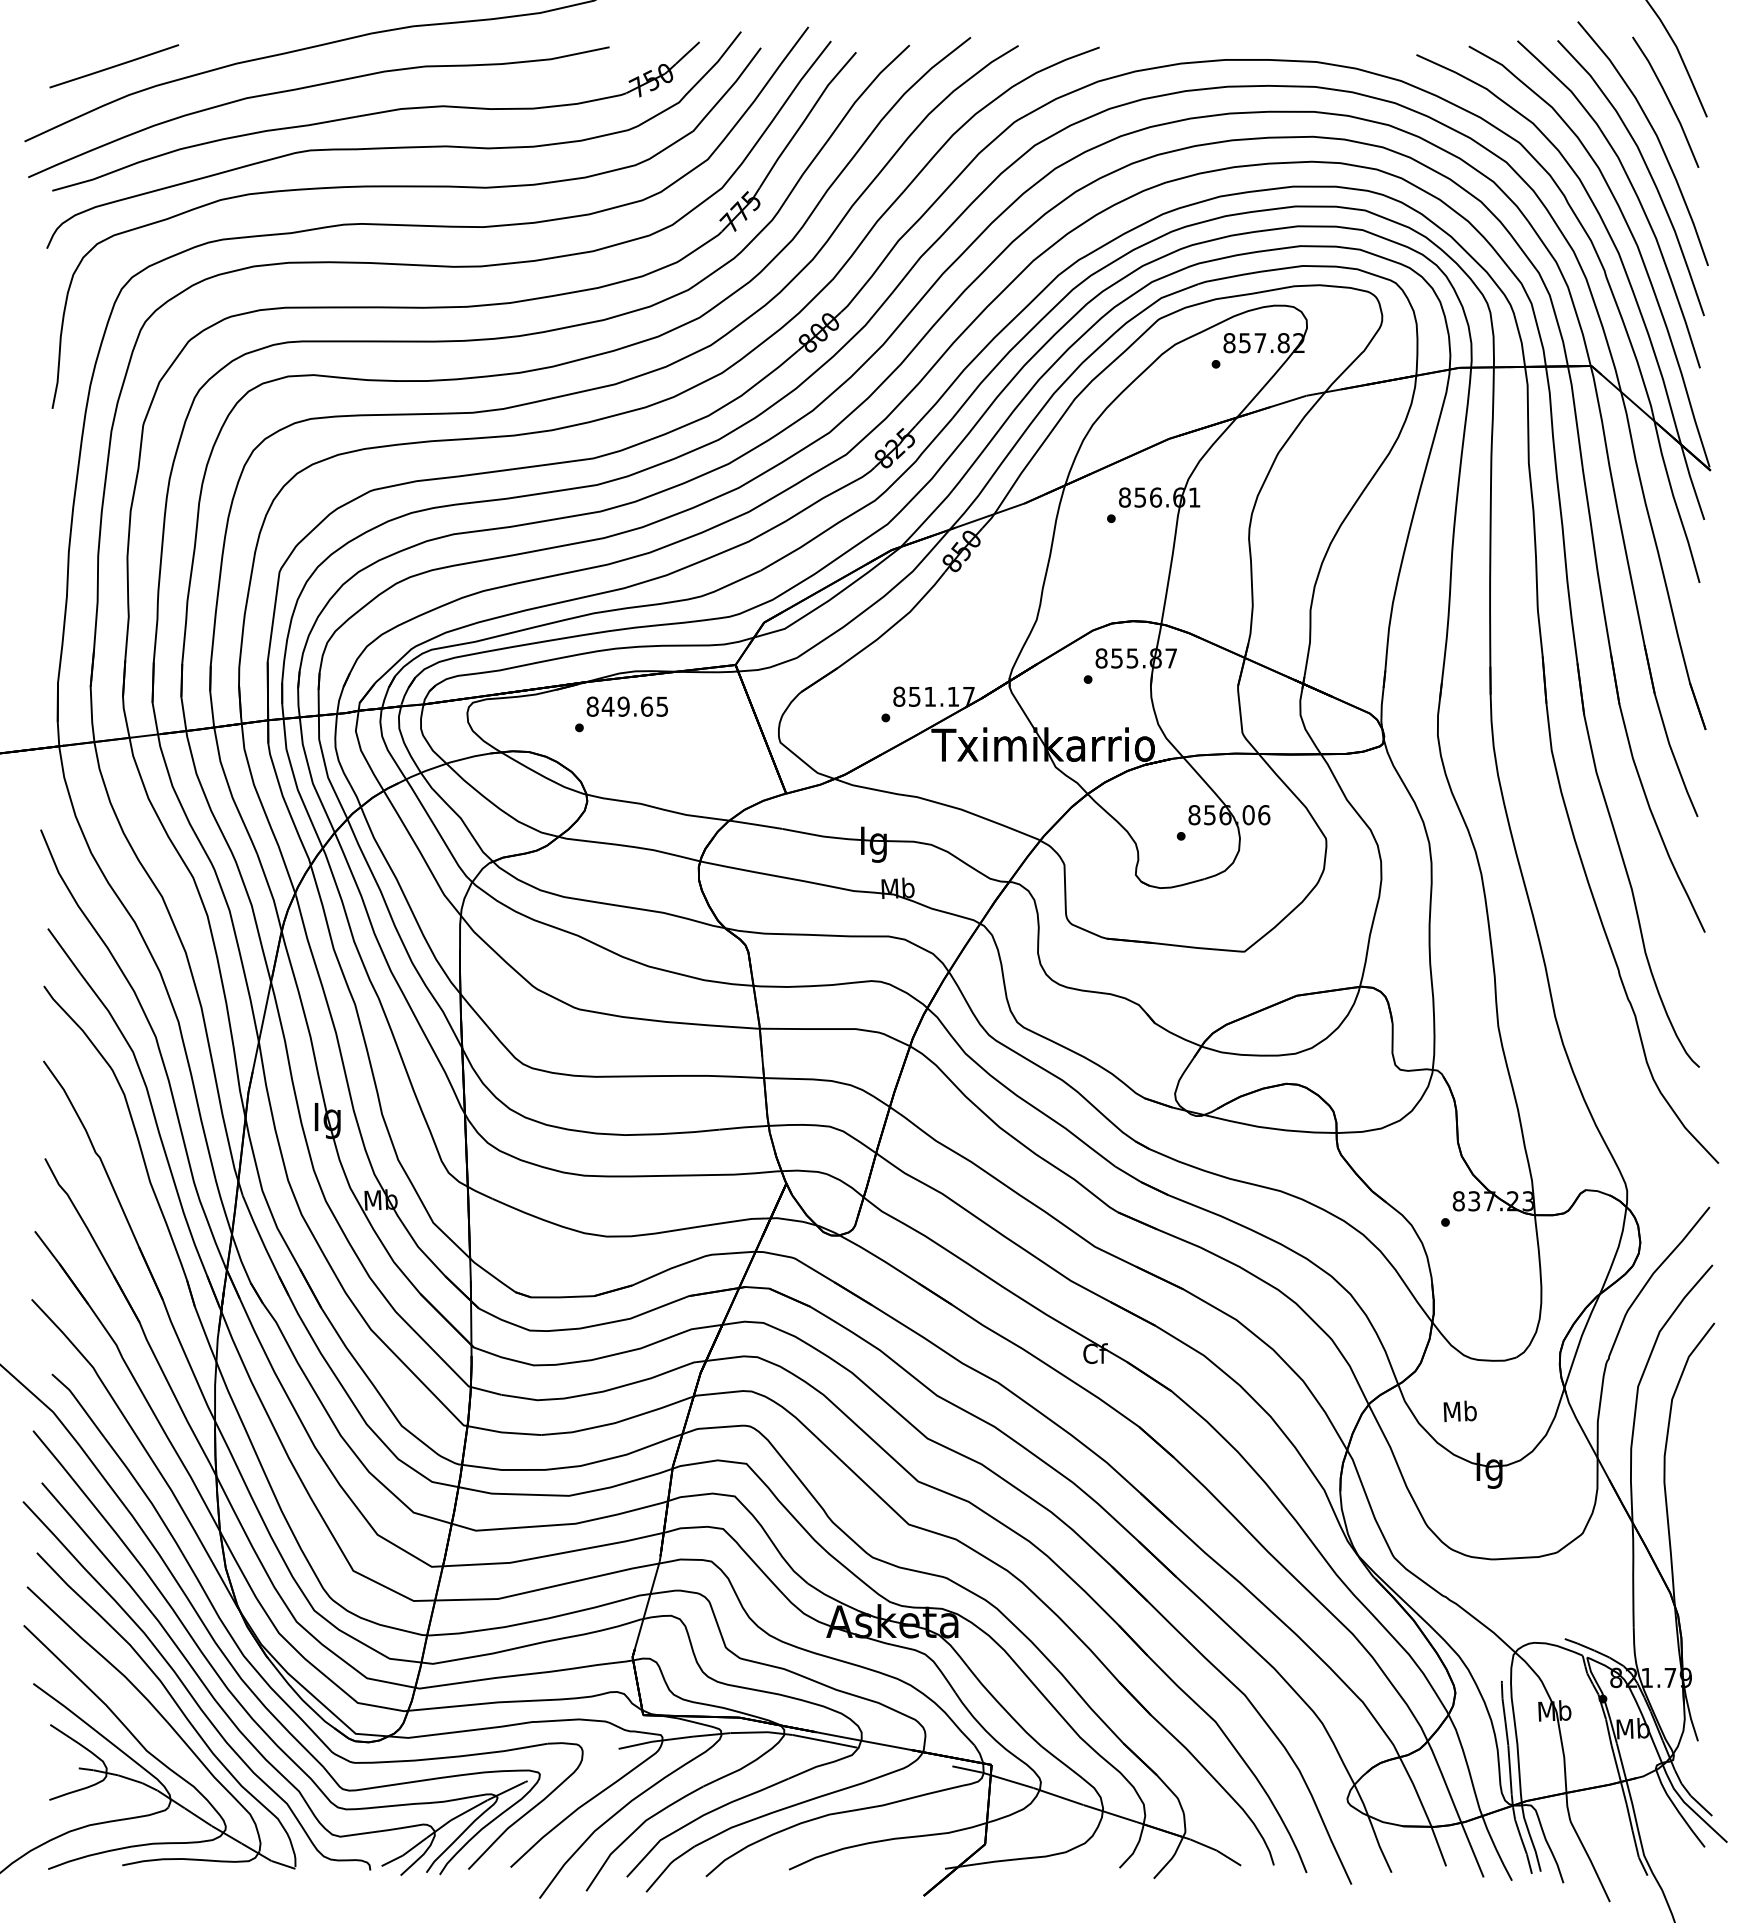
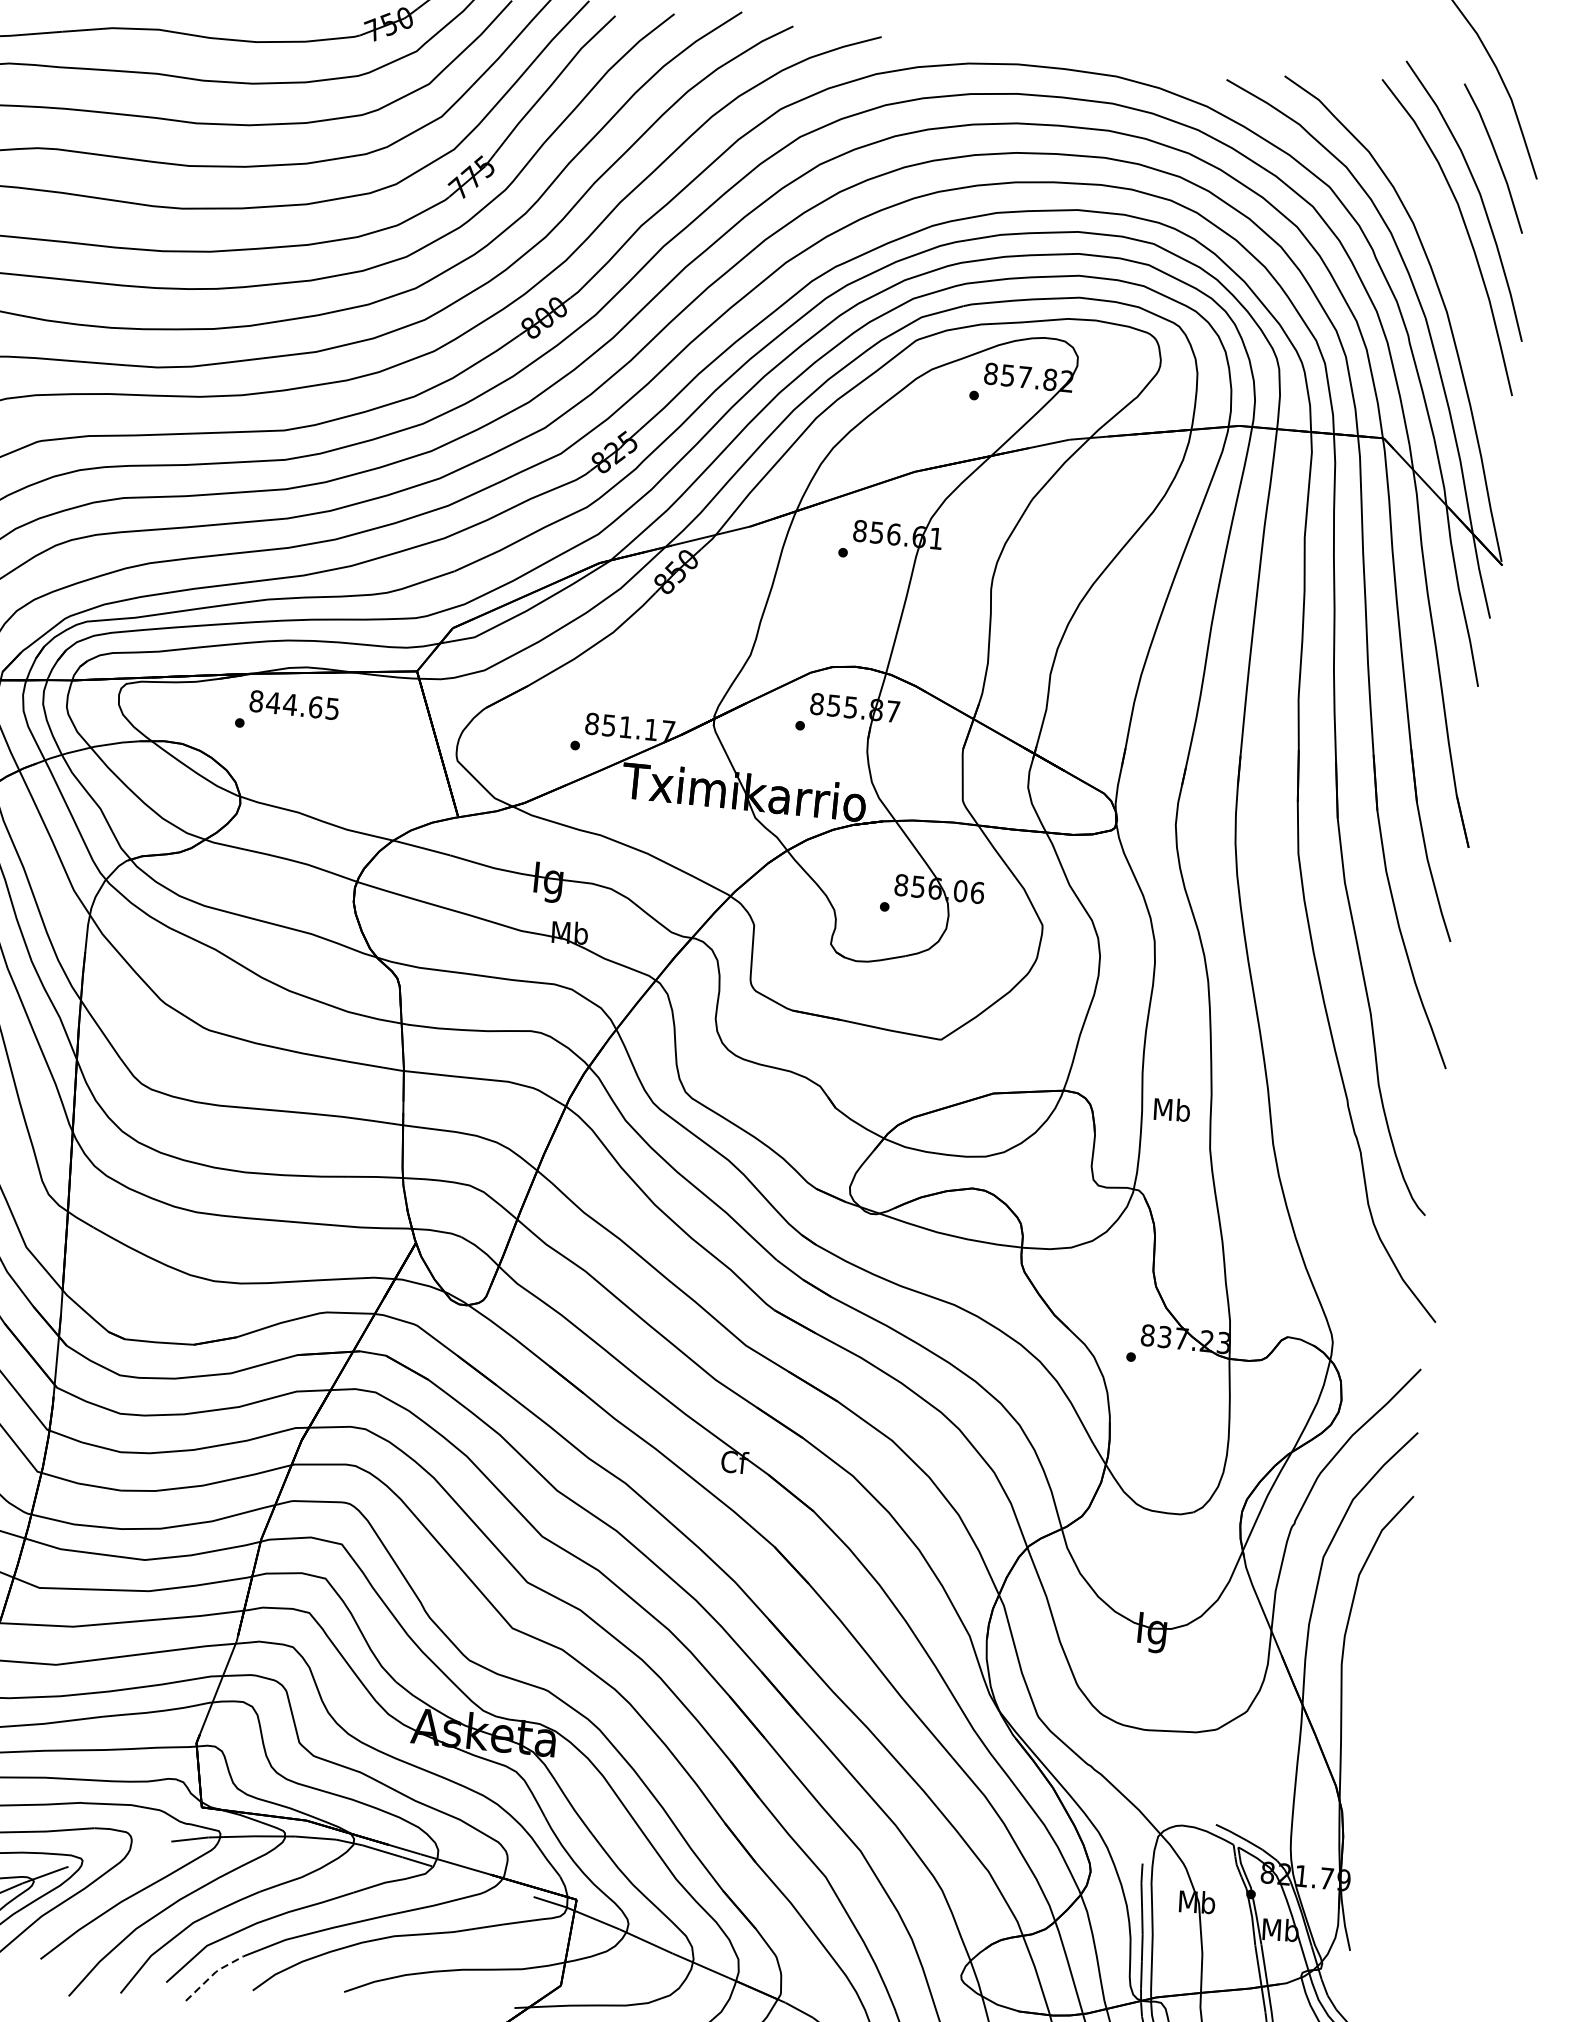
curve: (1634, 193) -> (1449, 254), removed
text: (623, 706) -> (290, 704), 849.65 -> 844.65
text: (1459, 1410) -> (1171, 1108), moved
line: (669, 1864) -> (214, 1973), solid -> dashed

